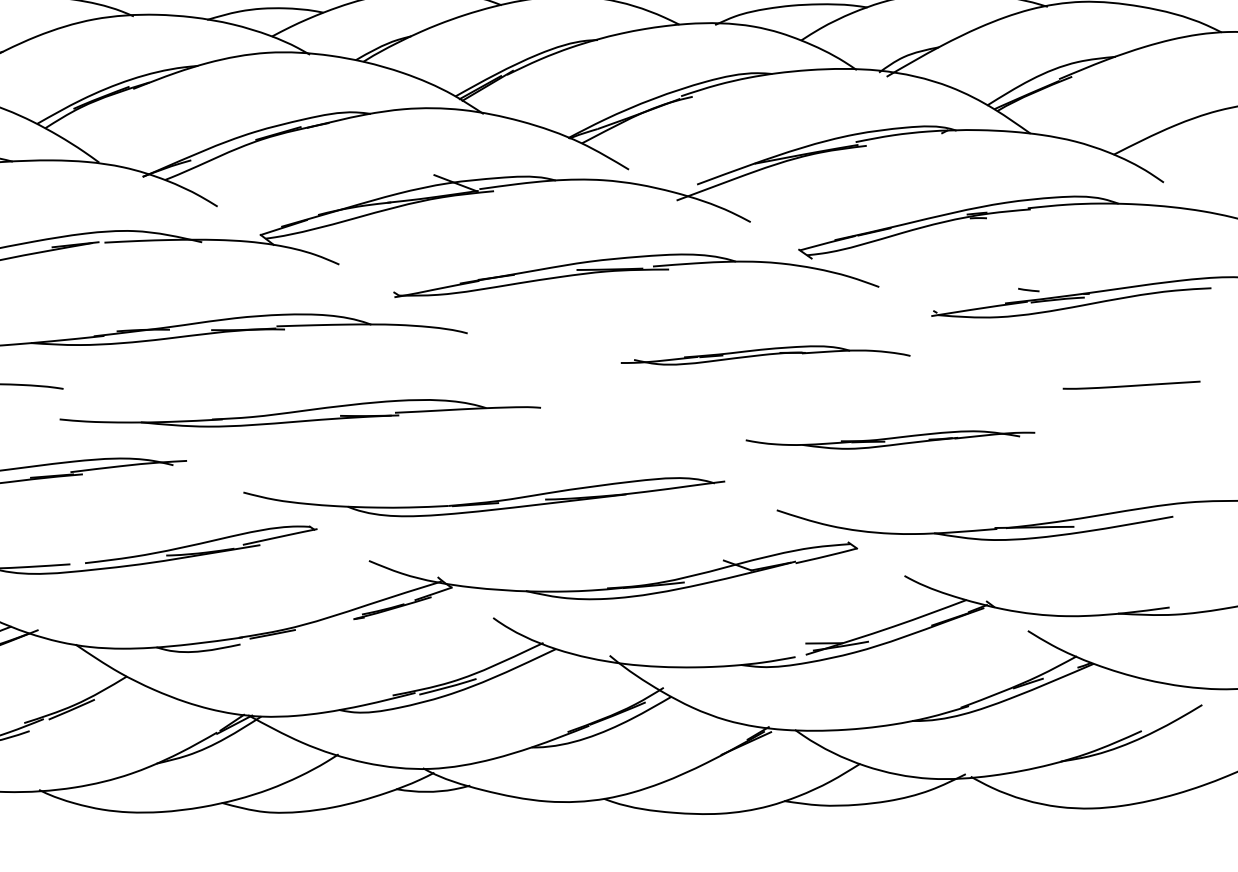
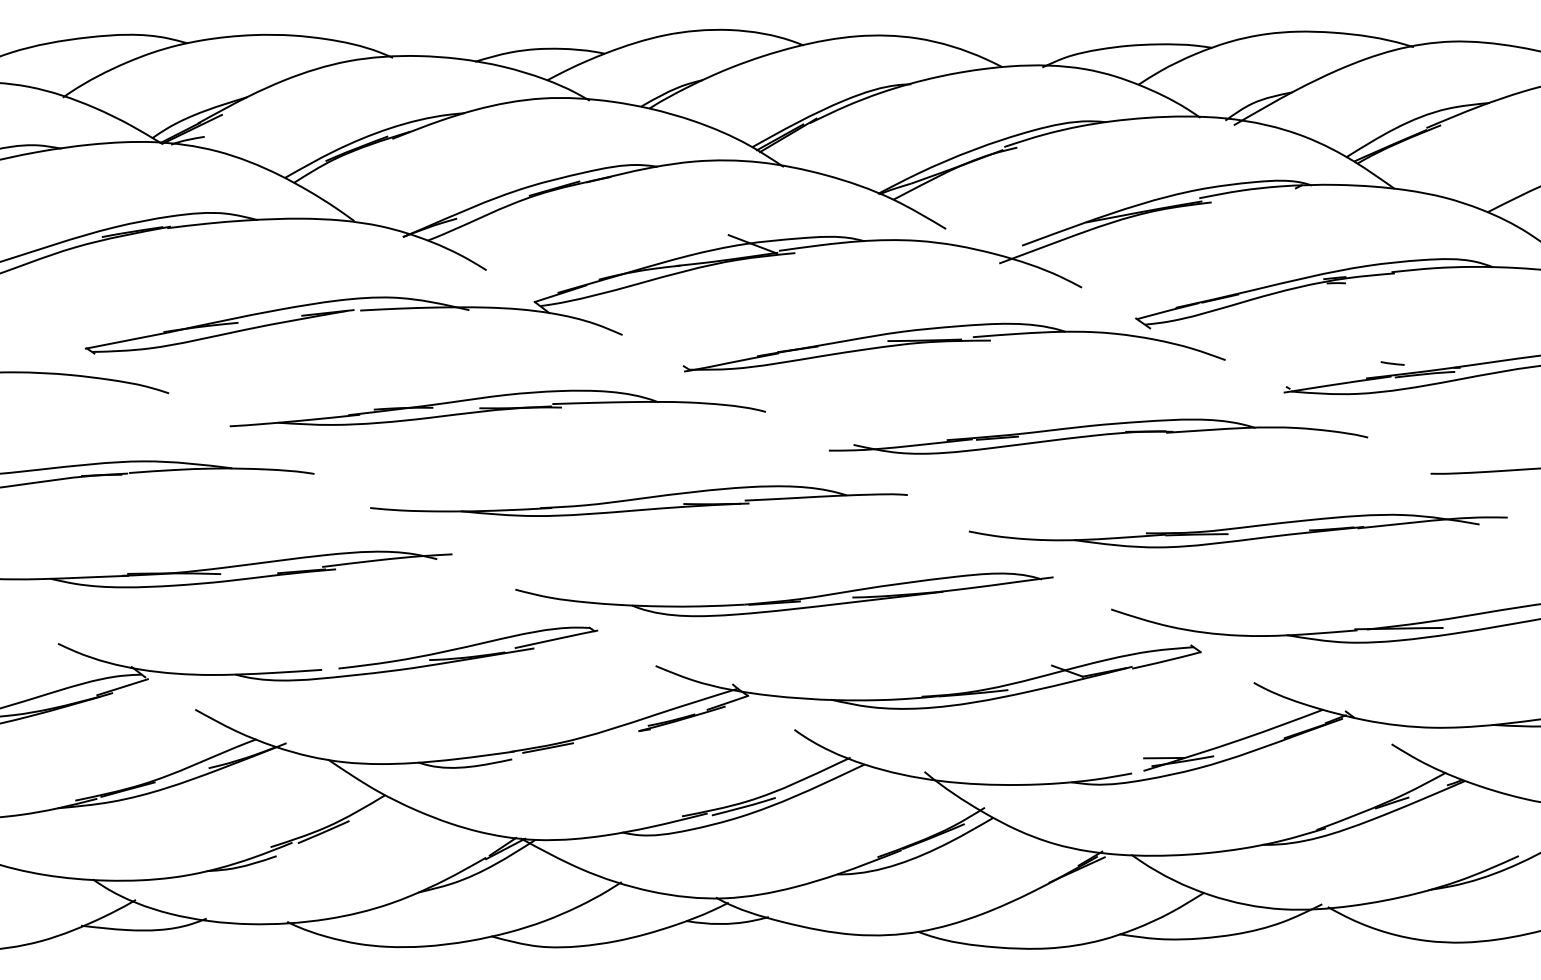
part: (765, 355) -> (1098, 436), size x1.67
part: (299, 412) -> (638, 500), moved
part: (889, 439) -> (1237, 530), size x1.67

